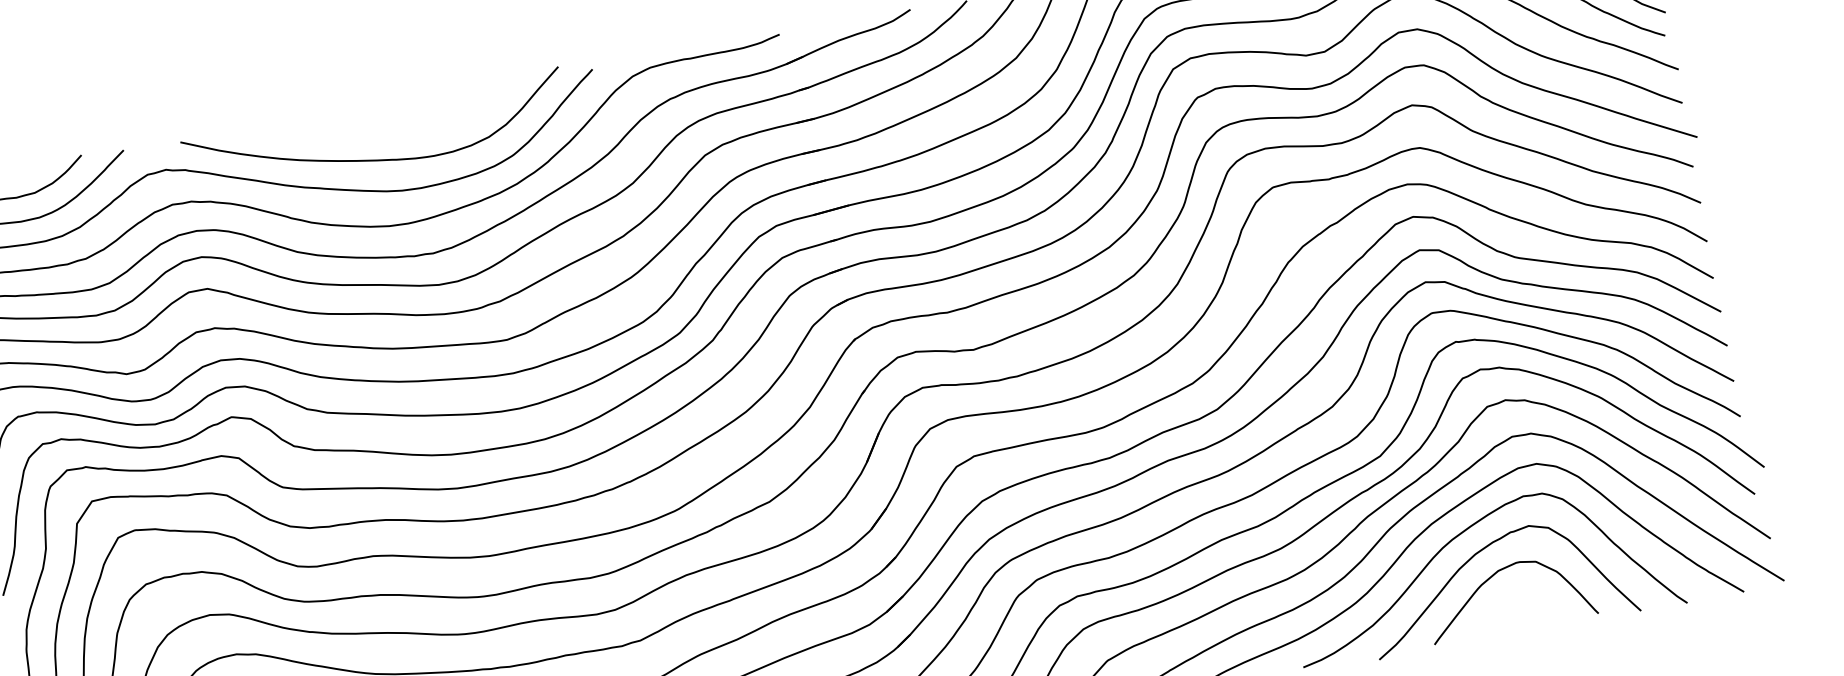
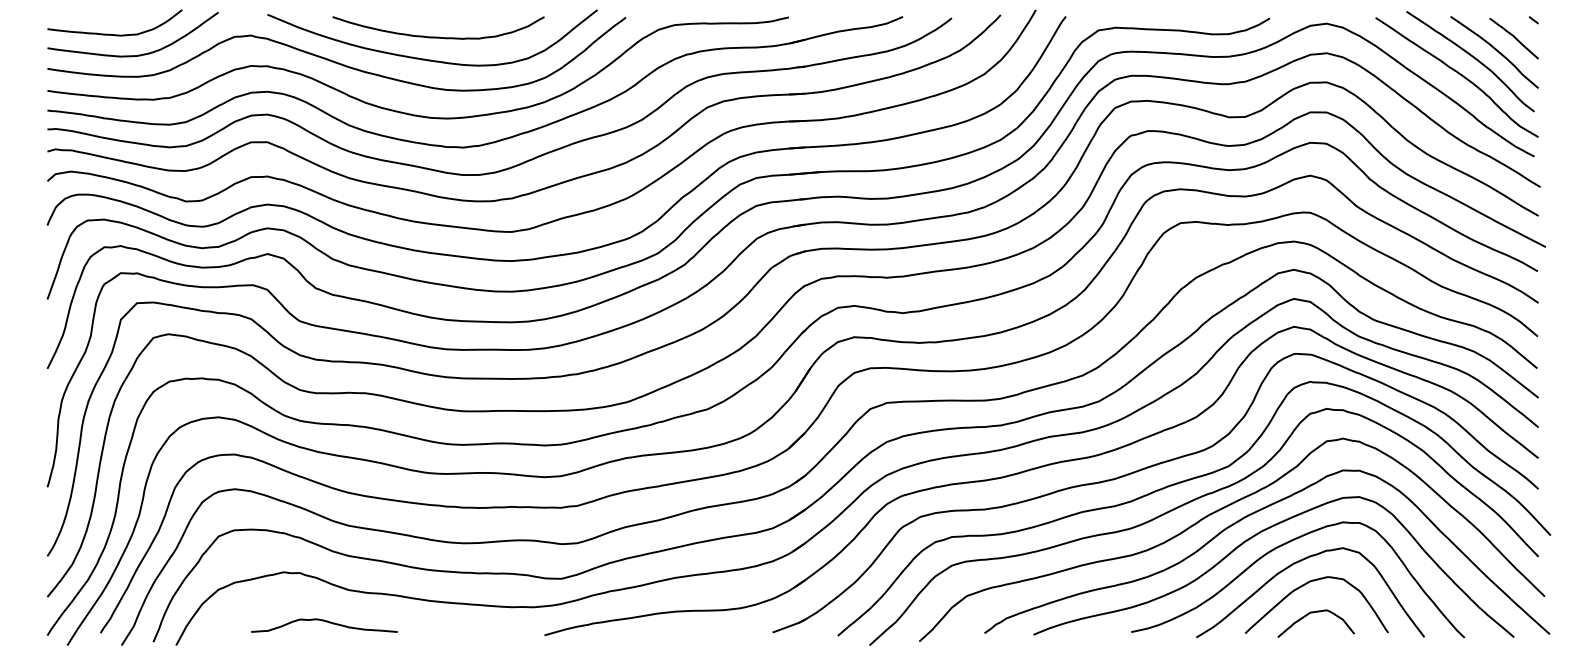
curve: (381, 131) -> (438, 36), added
curve: (1508, 607) -> (1313, 613), added

